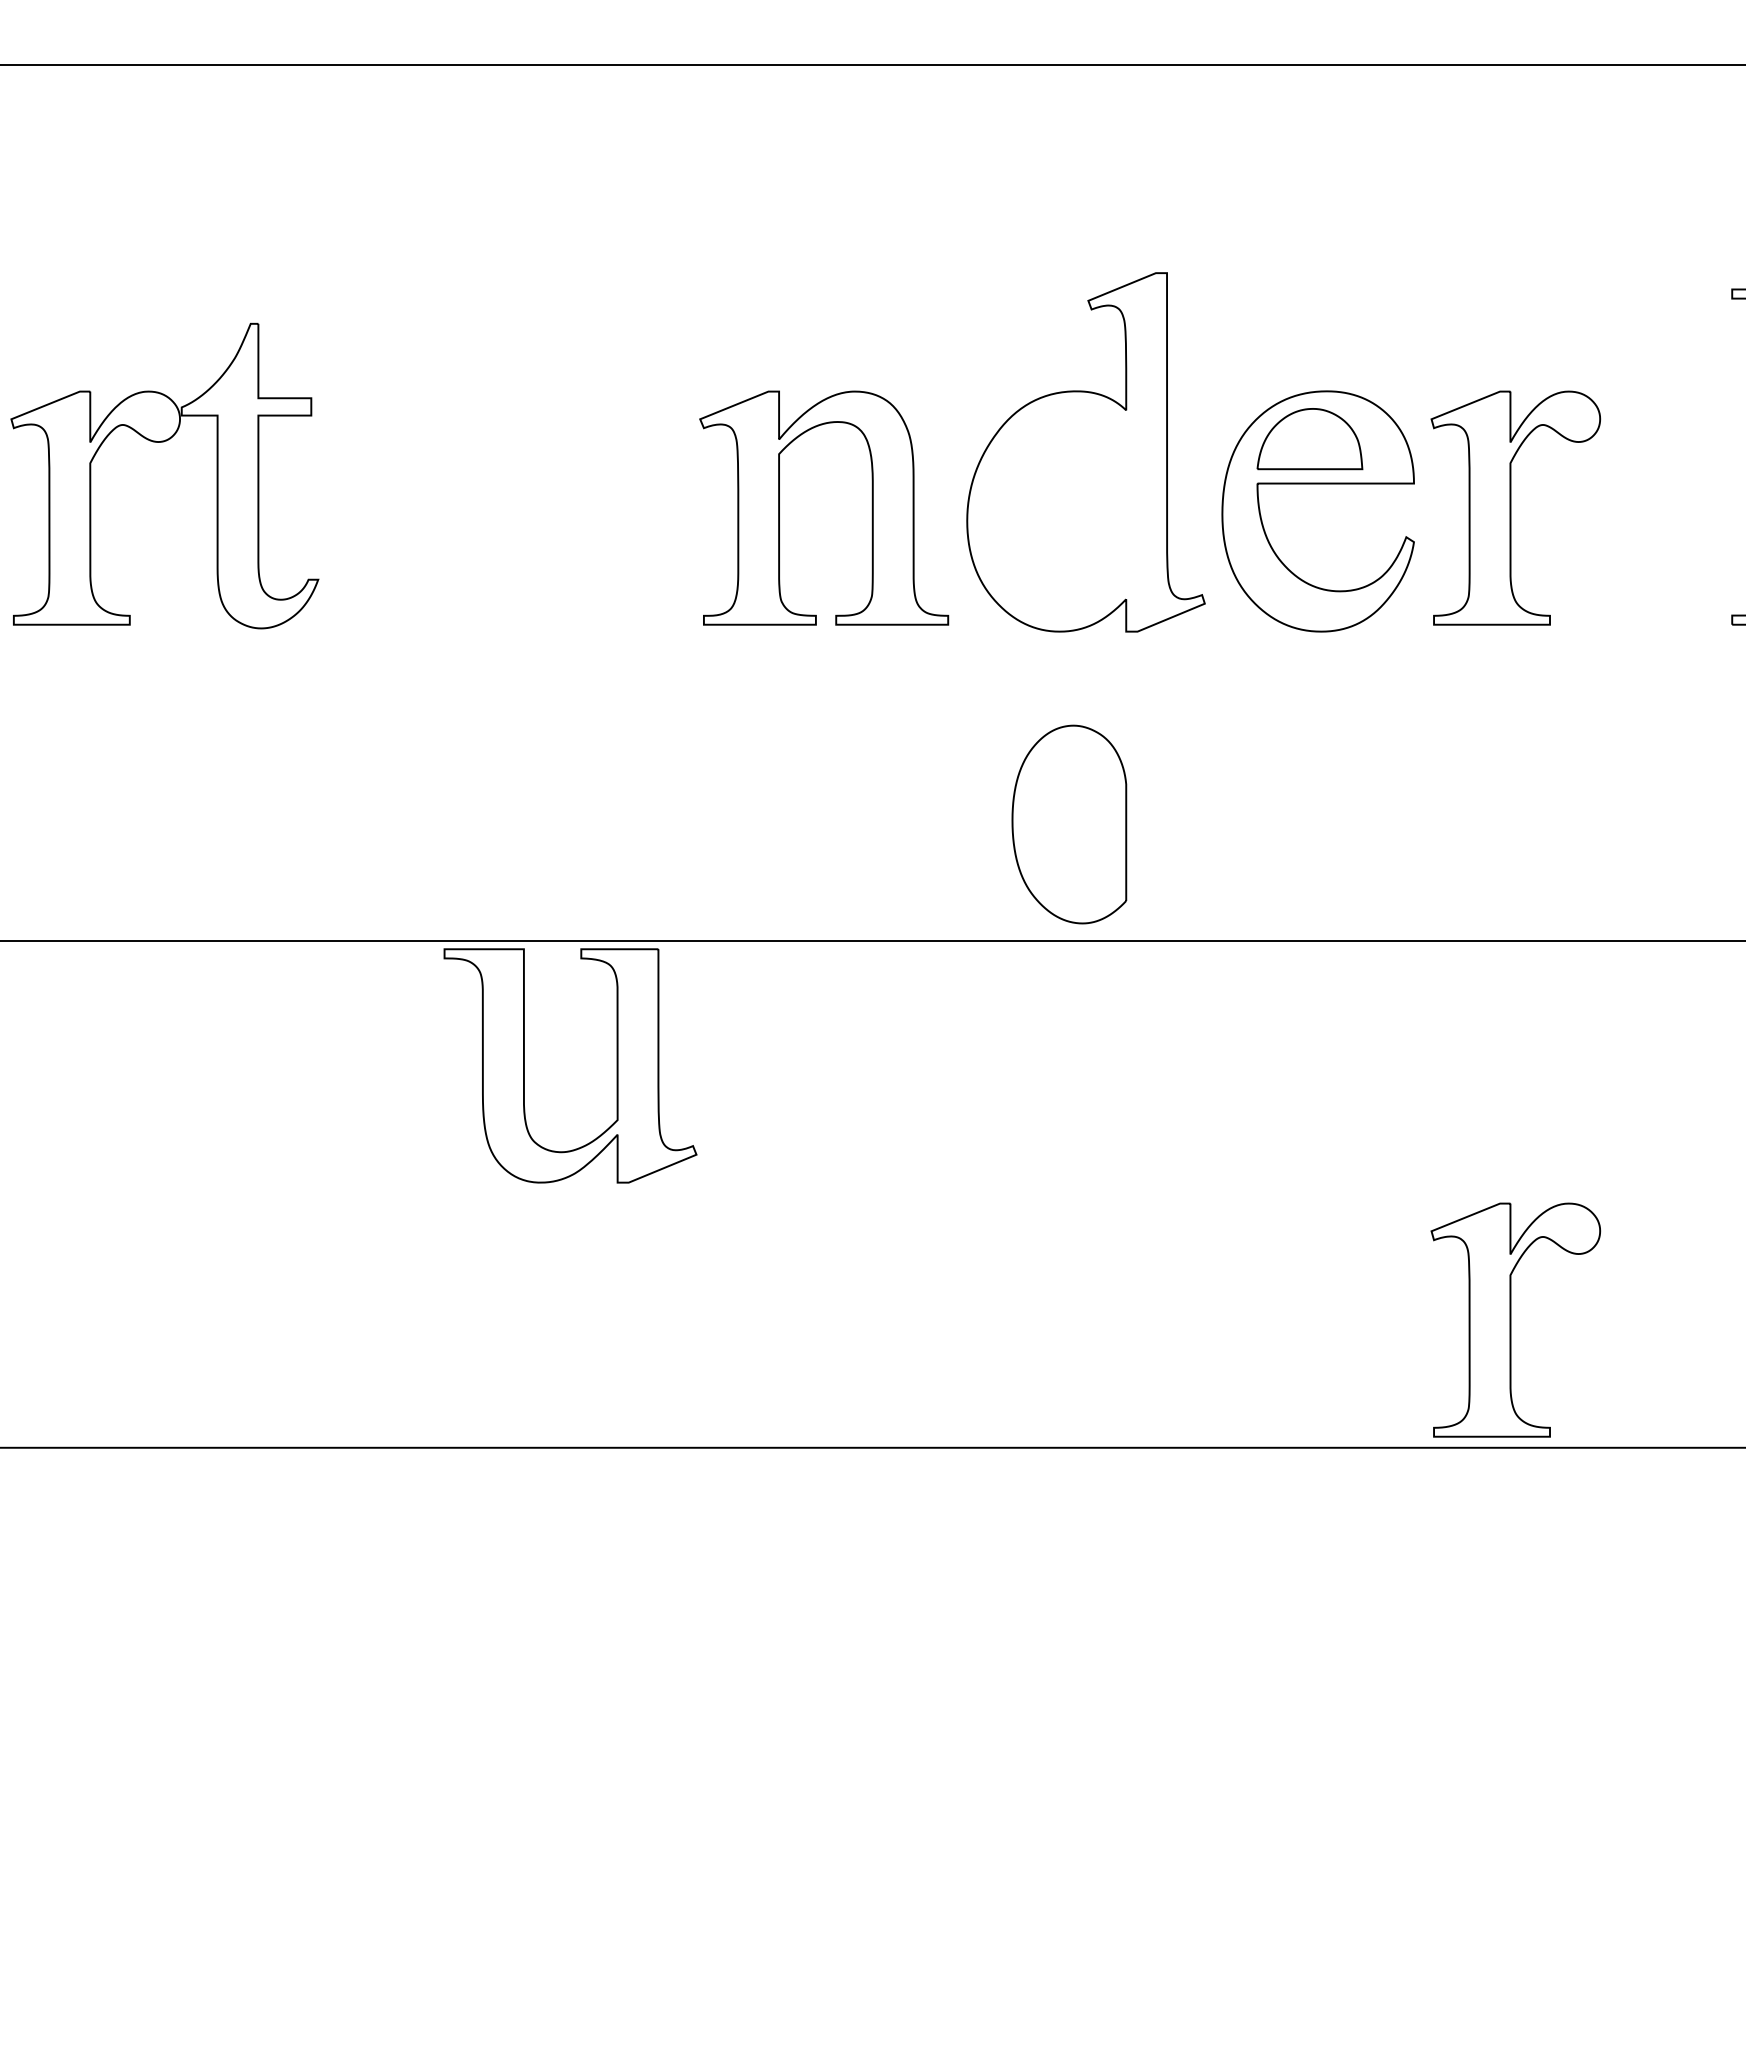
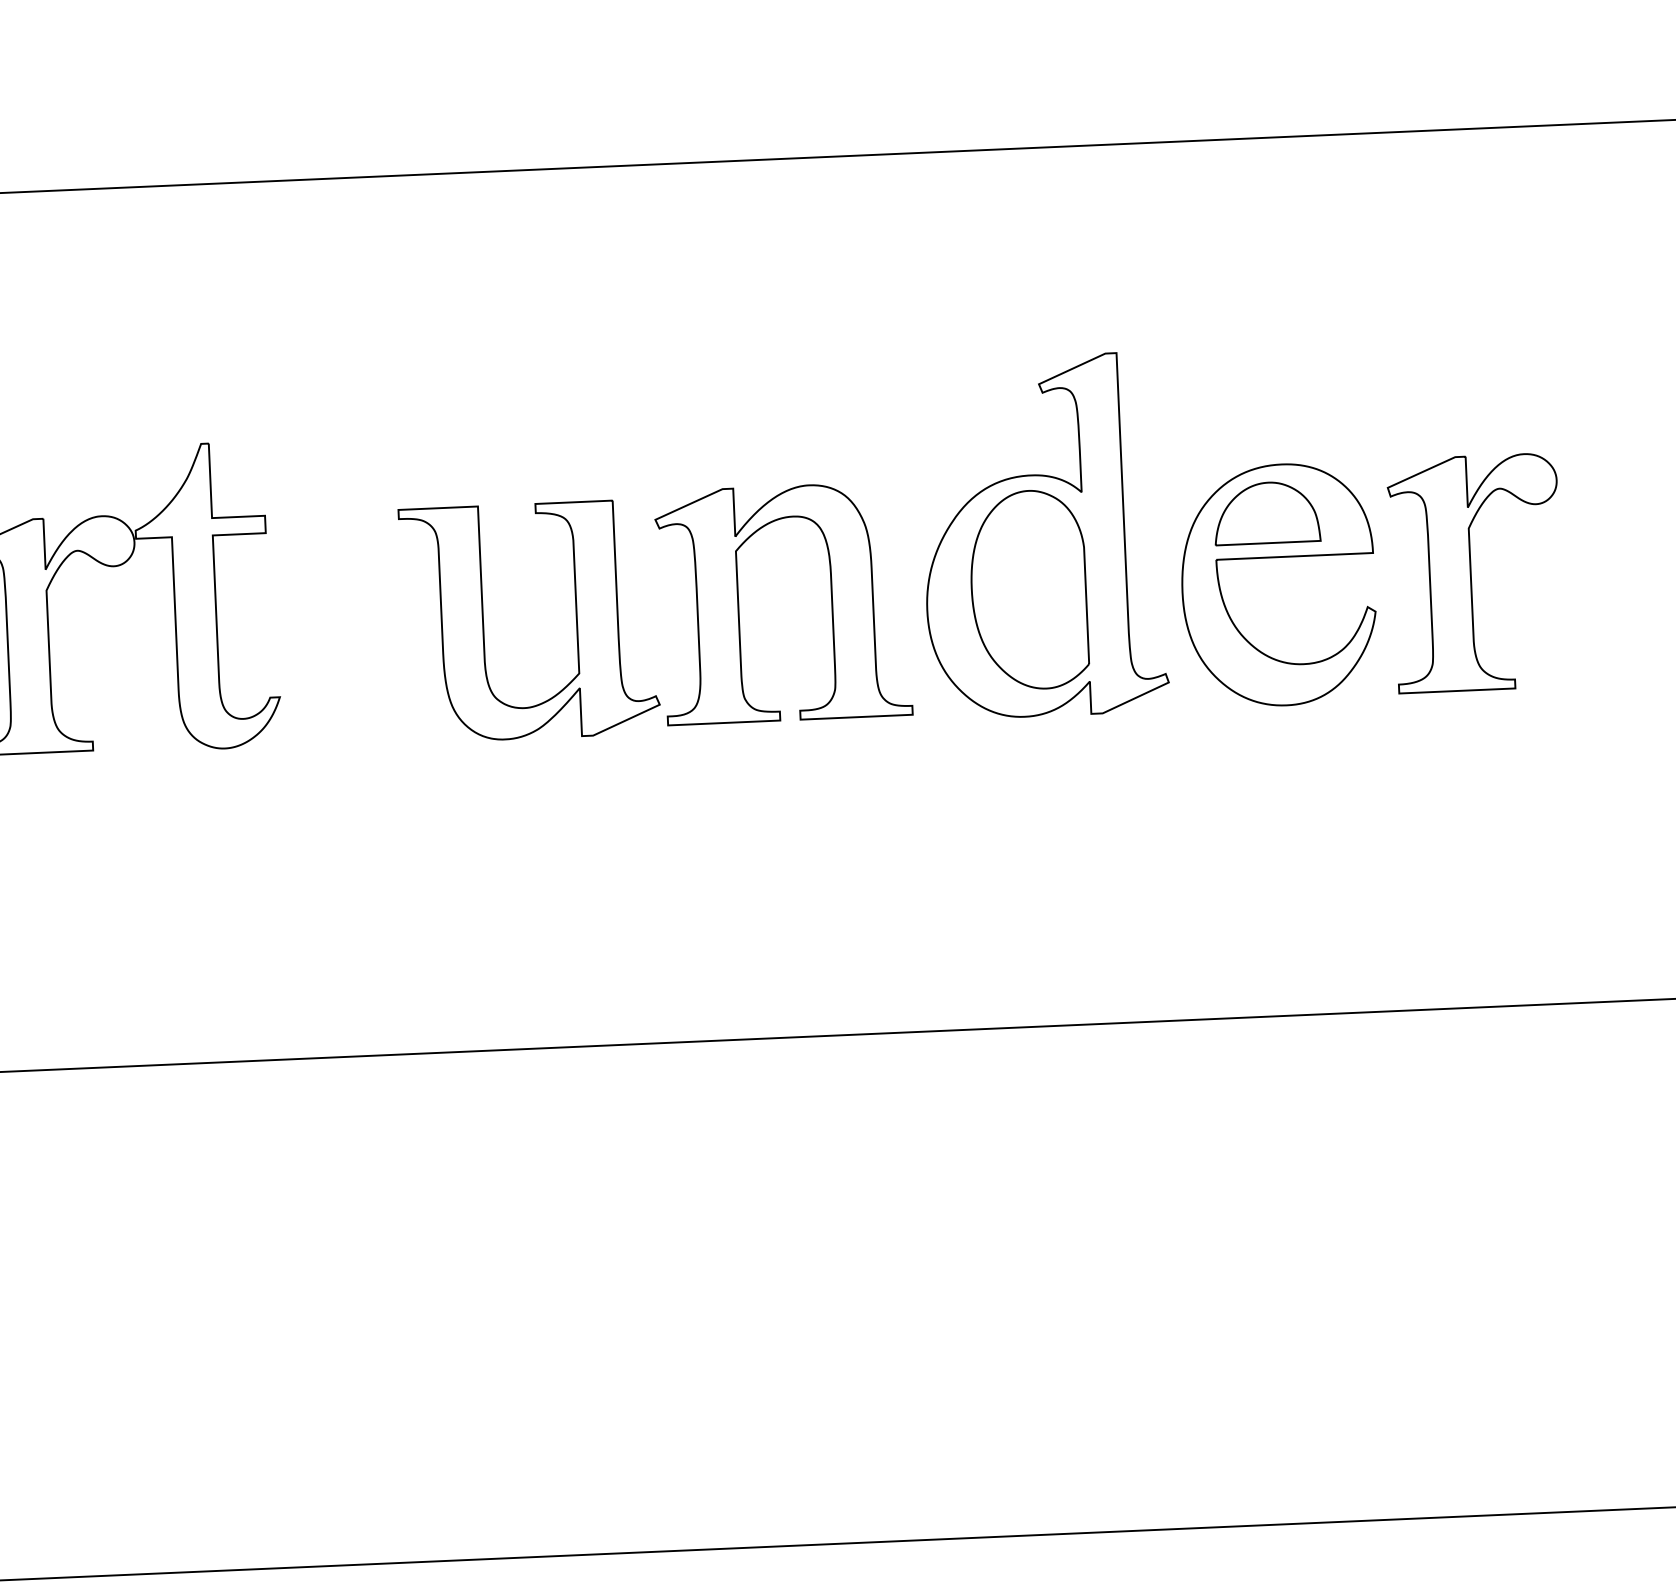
part: (1069, 824) -> (1029, 590), moved
part: (524, 1065) -> (483, 622), moved
part: (1515, 1319) -> (1511, 1385), removed

